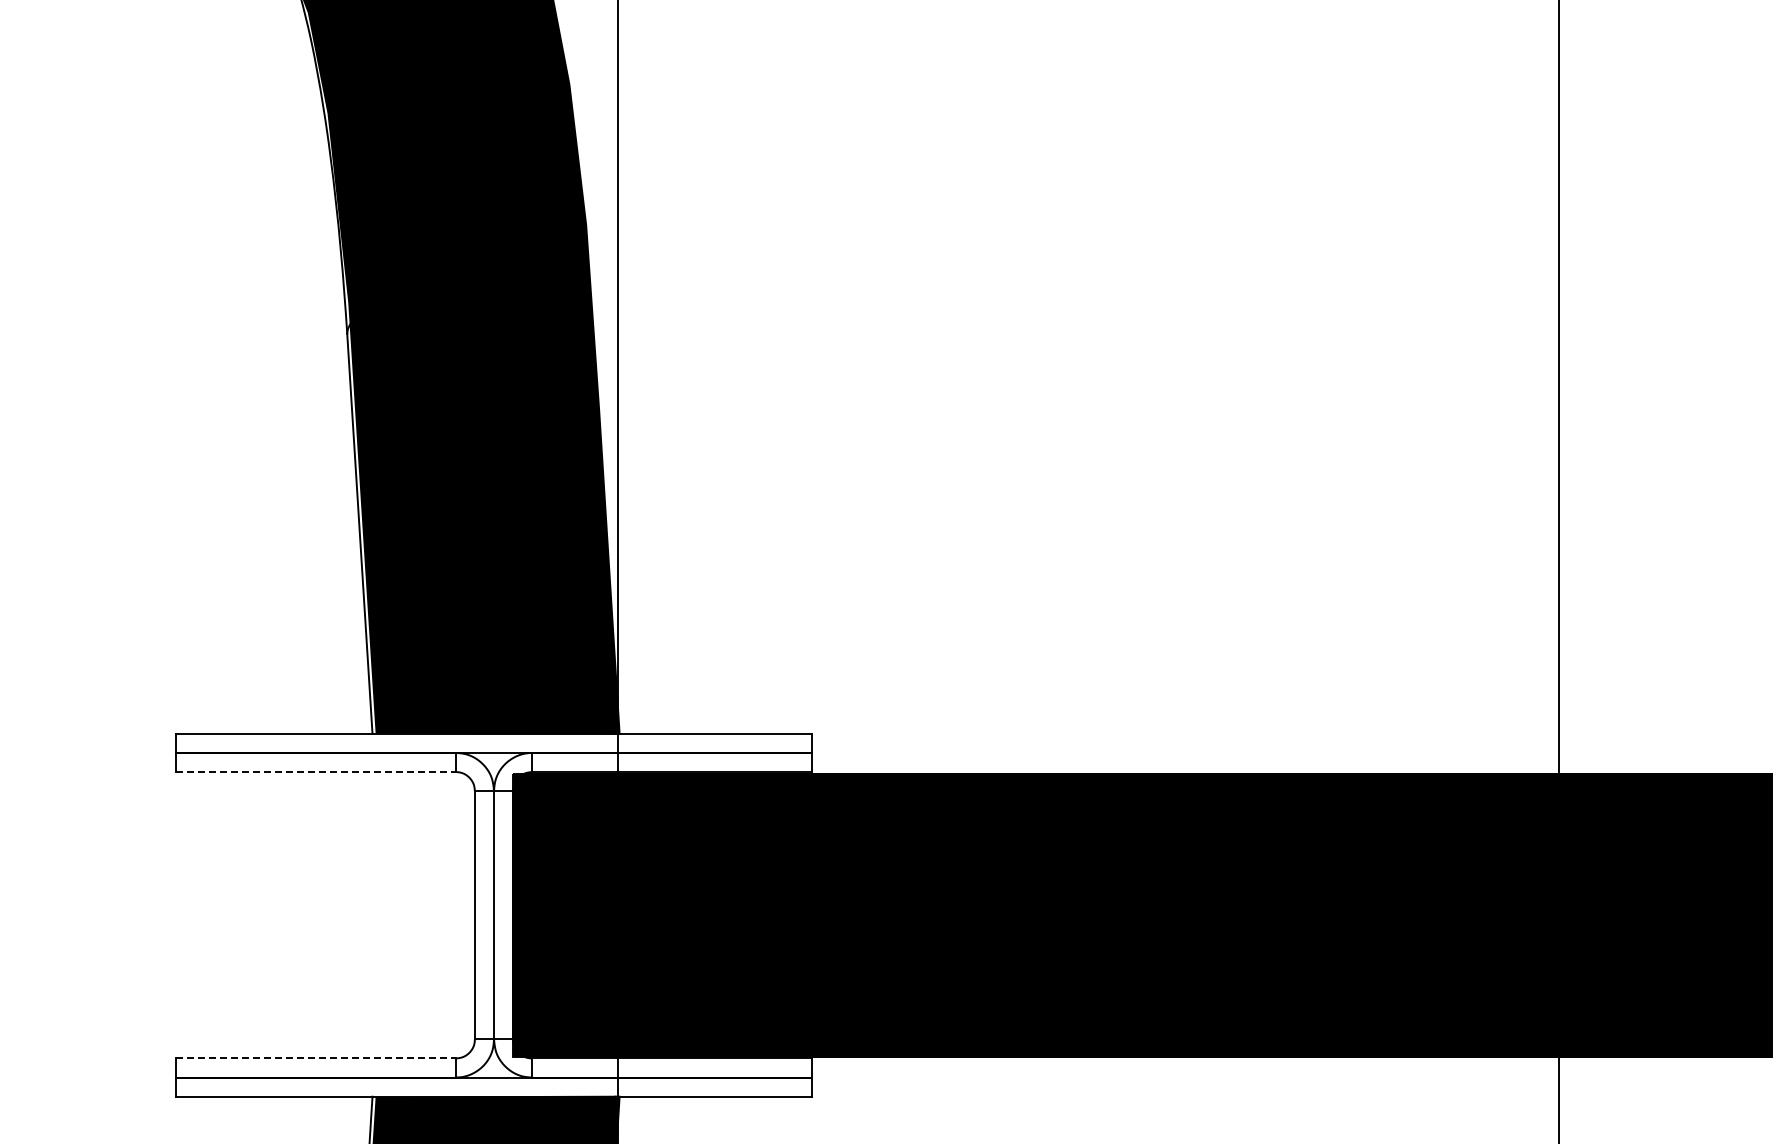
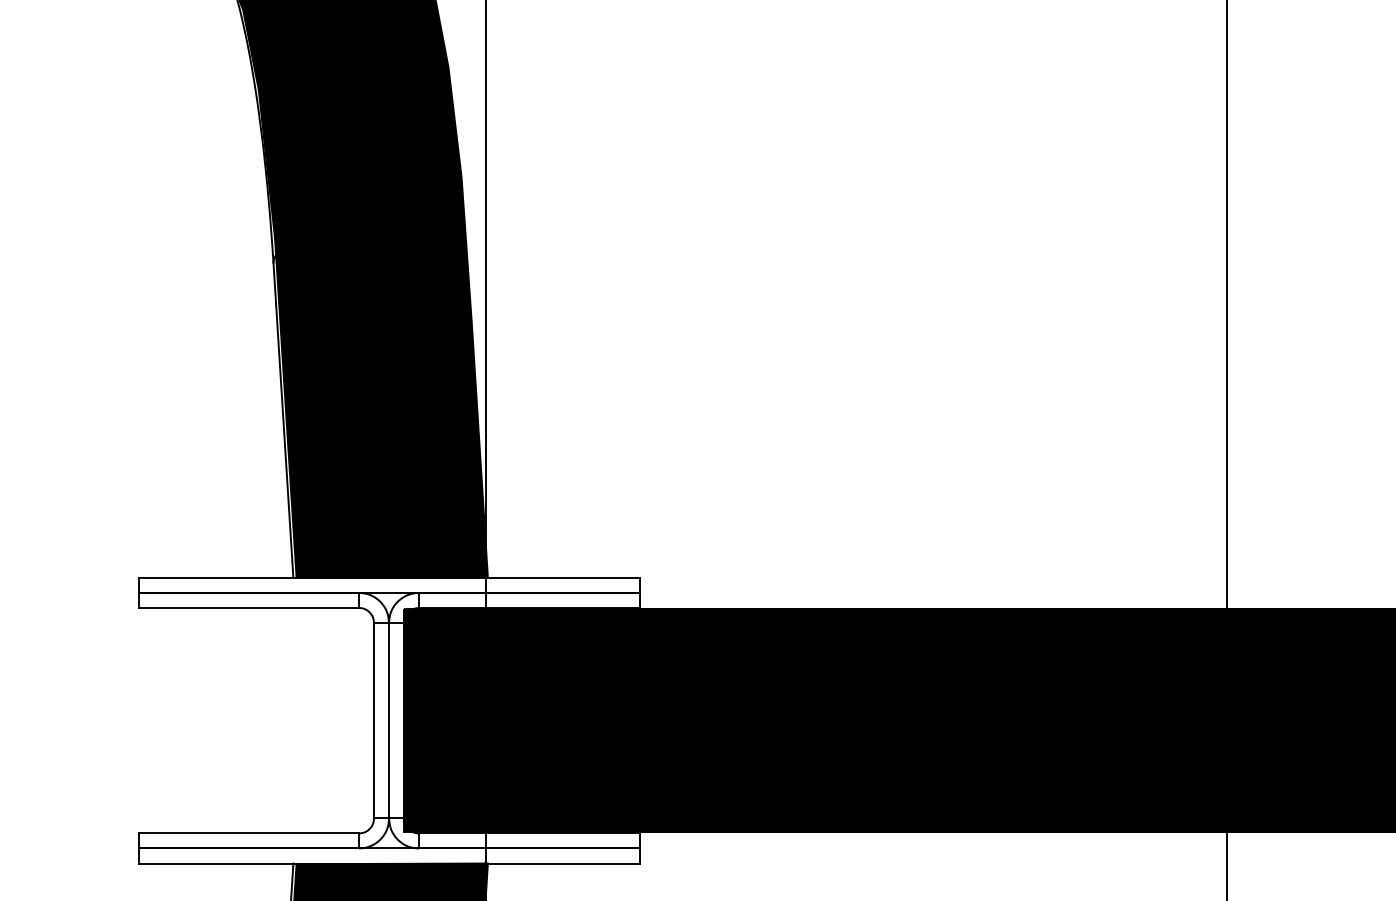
line: (316, 772) -> (249, 608), dashed -> solid
line: (316, 1058) -> (249, 833), dashed -> solid

